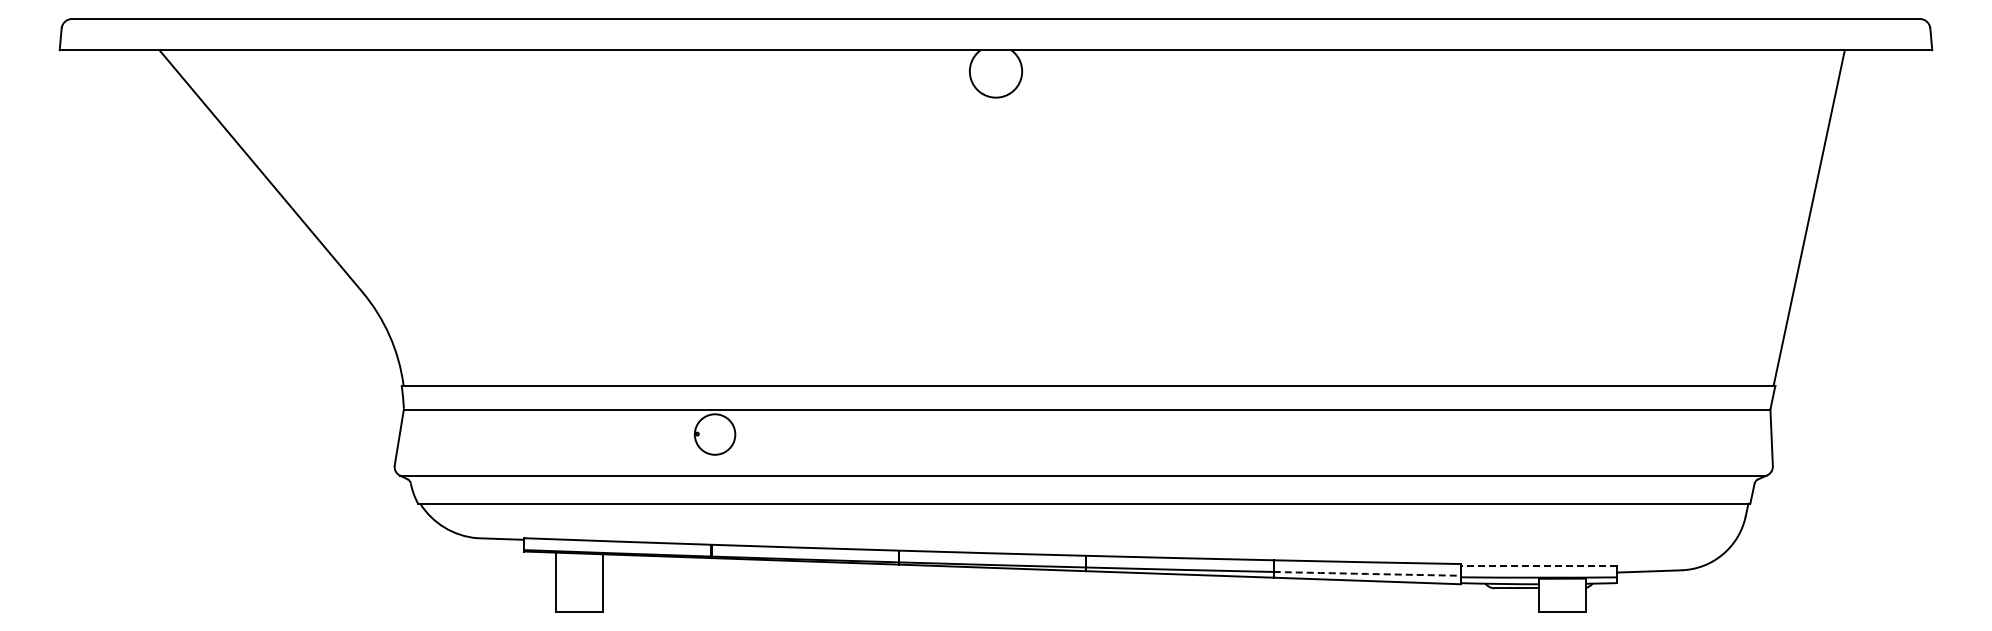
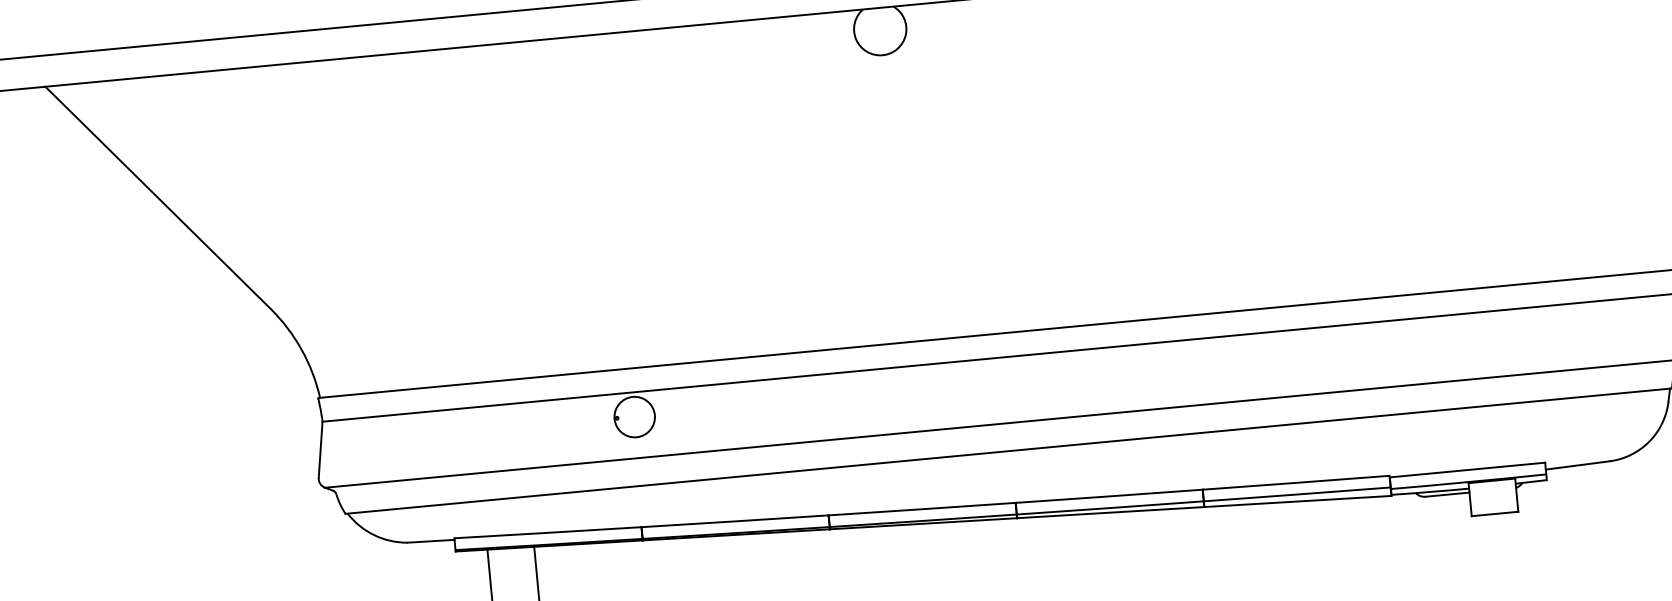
line: (1538, 565) -> (1466, 469), dashed -> solid
arc: (1367, 573) -> (1297, 494), dashed -> solid

